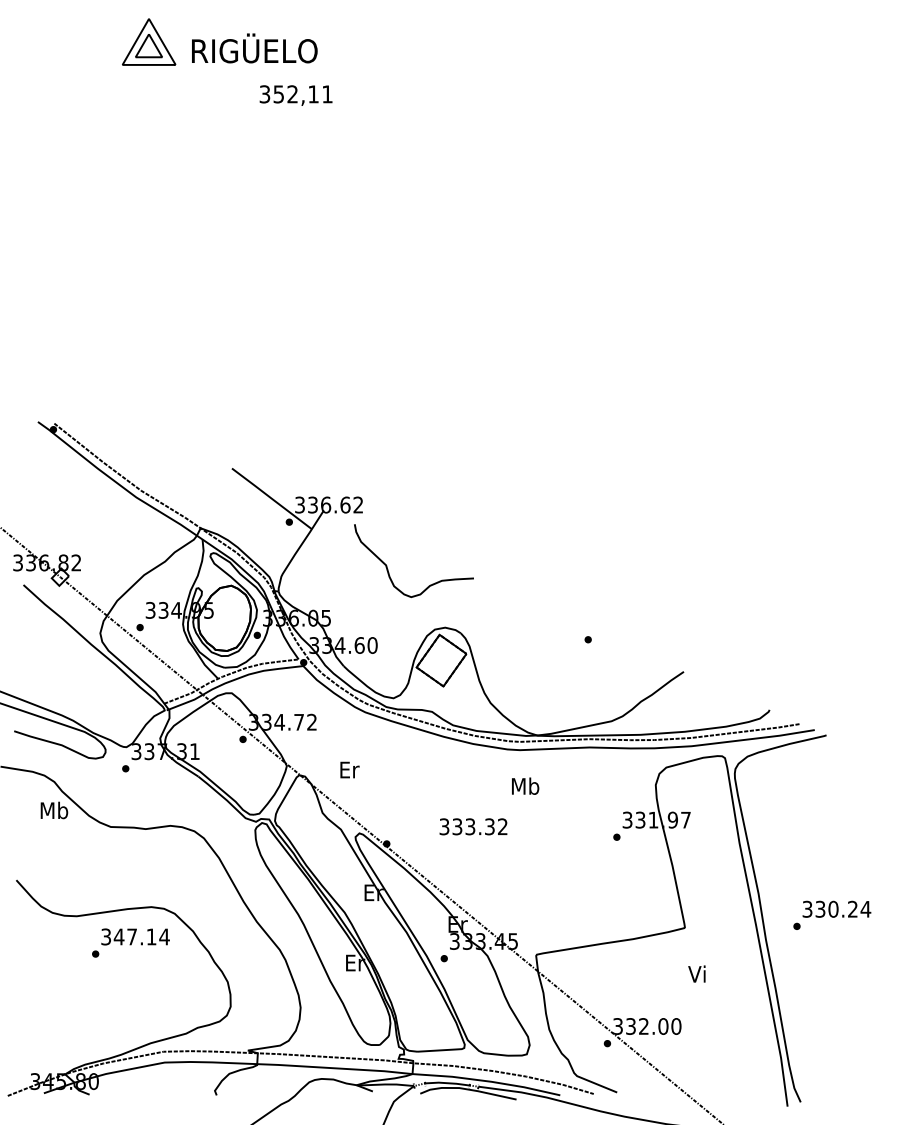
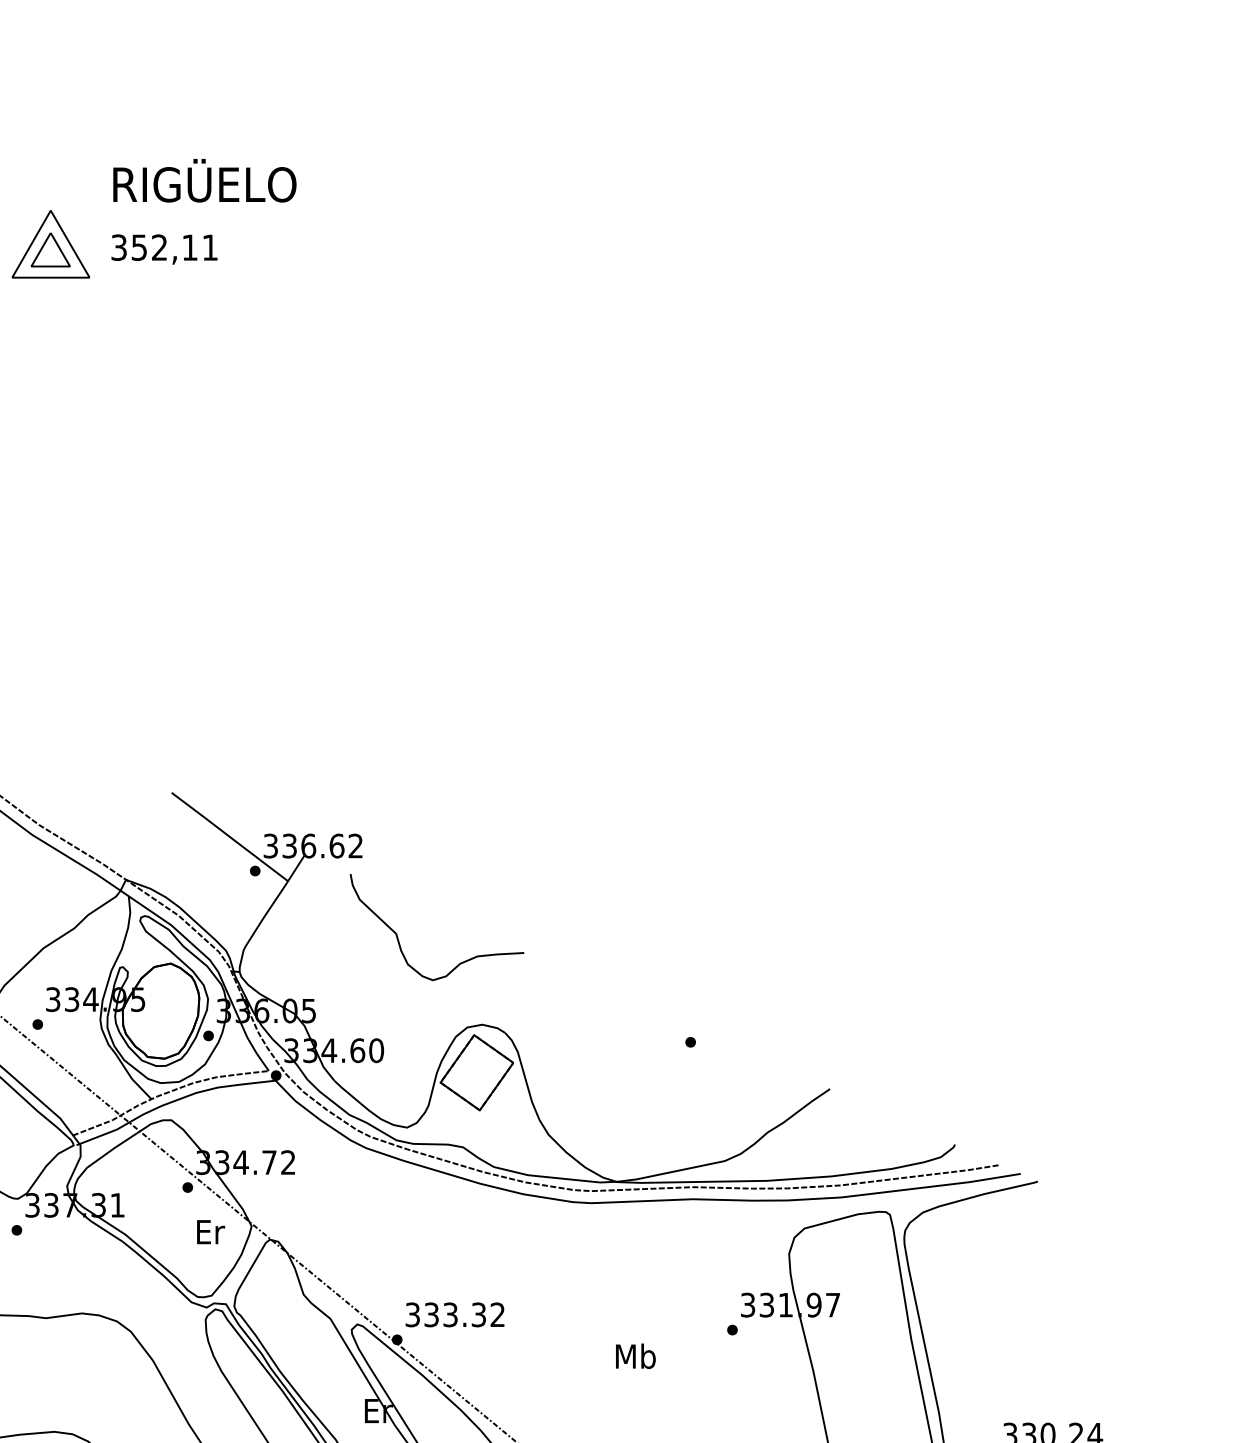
part: (149, 41) -> (51, 243), moved
text: (295, 95) -> (163, 249), moved
text: (349, 769) -> (210, 1231), moved
text: (525, 785) -> (635, 1355), moved
text: (473, 826) -> (455, 1314), moved

